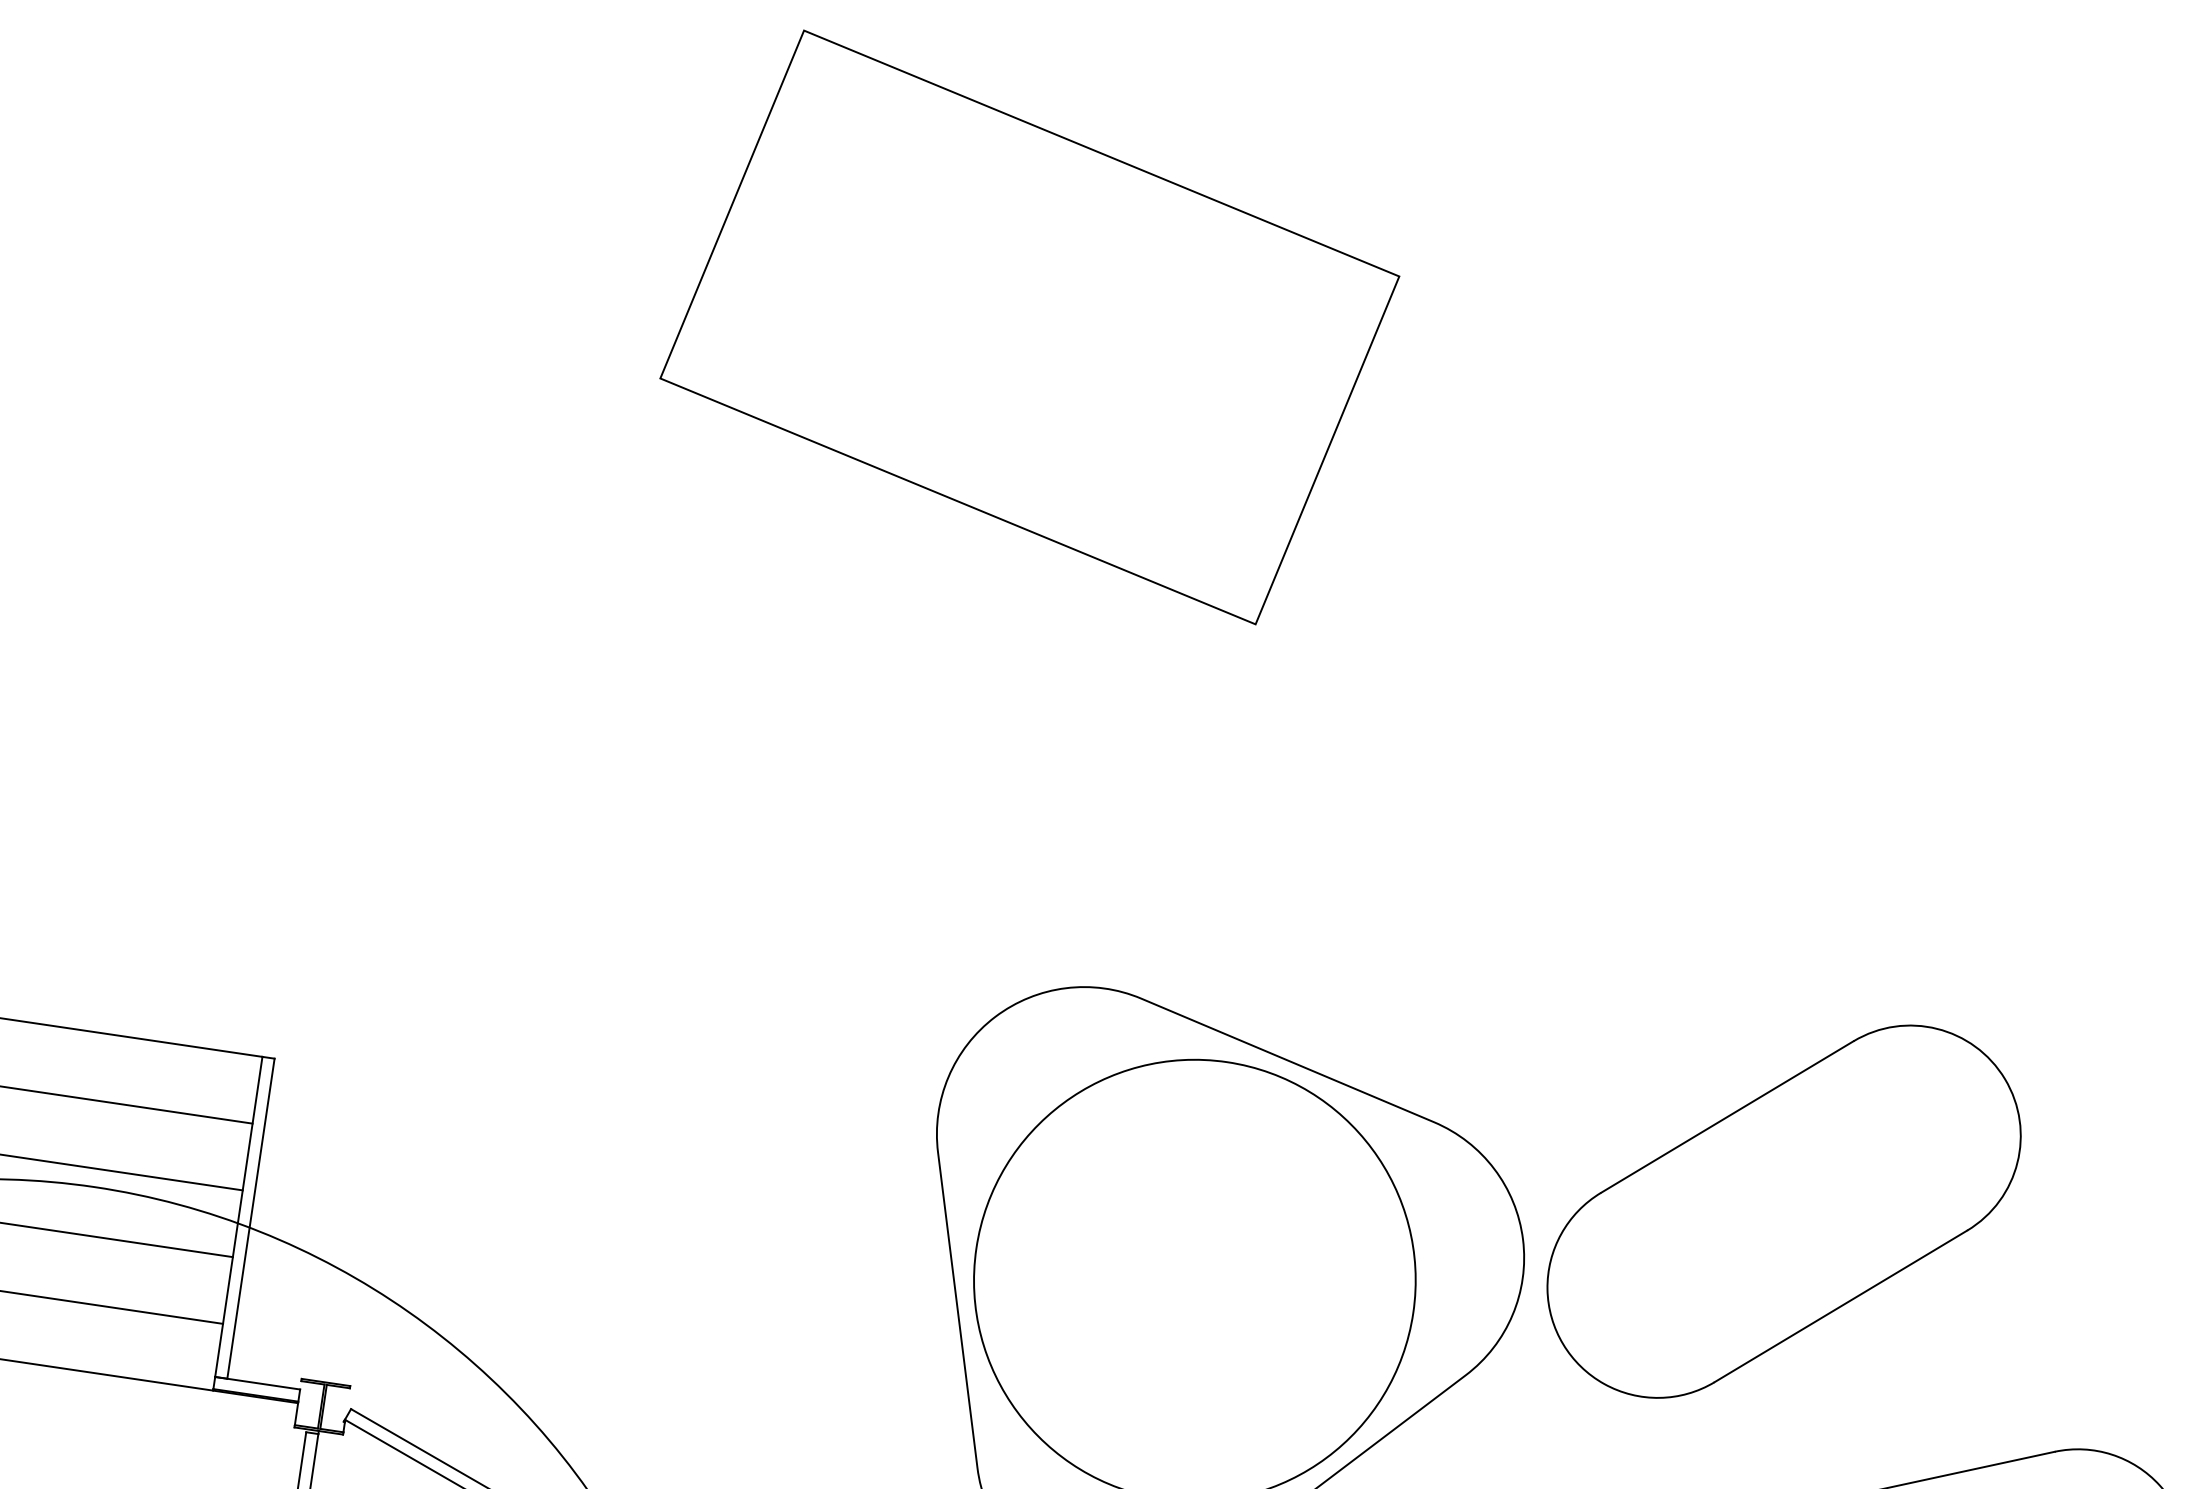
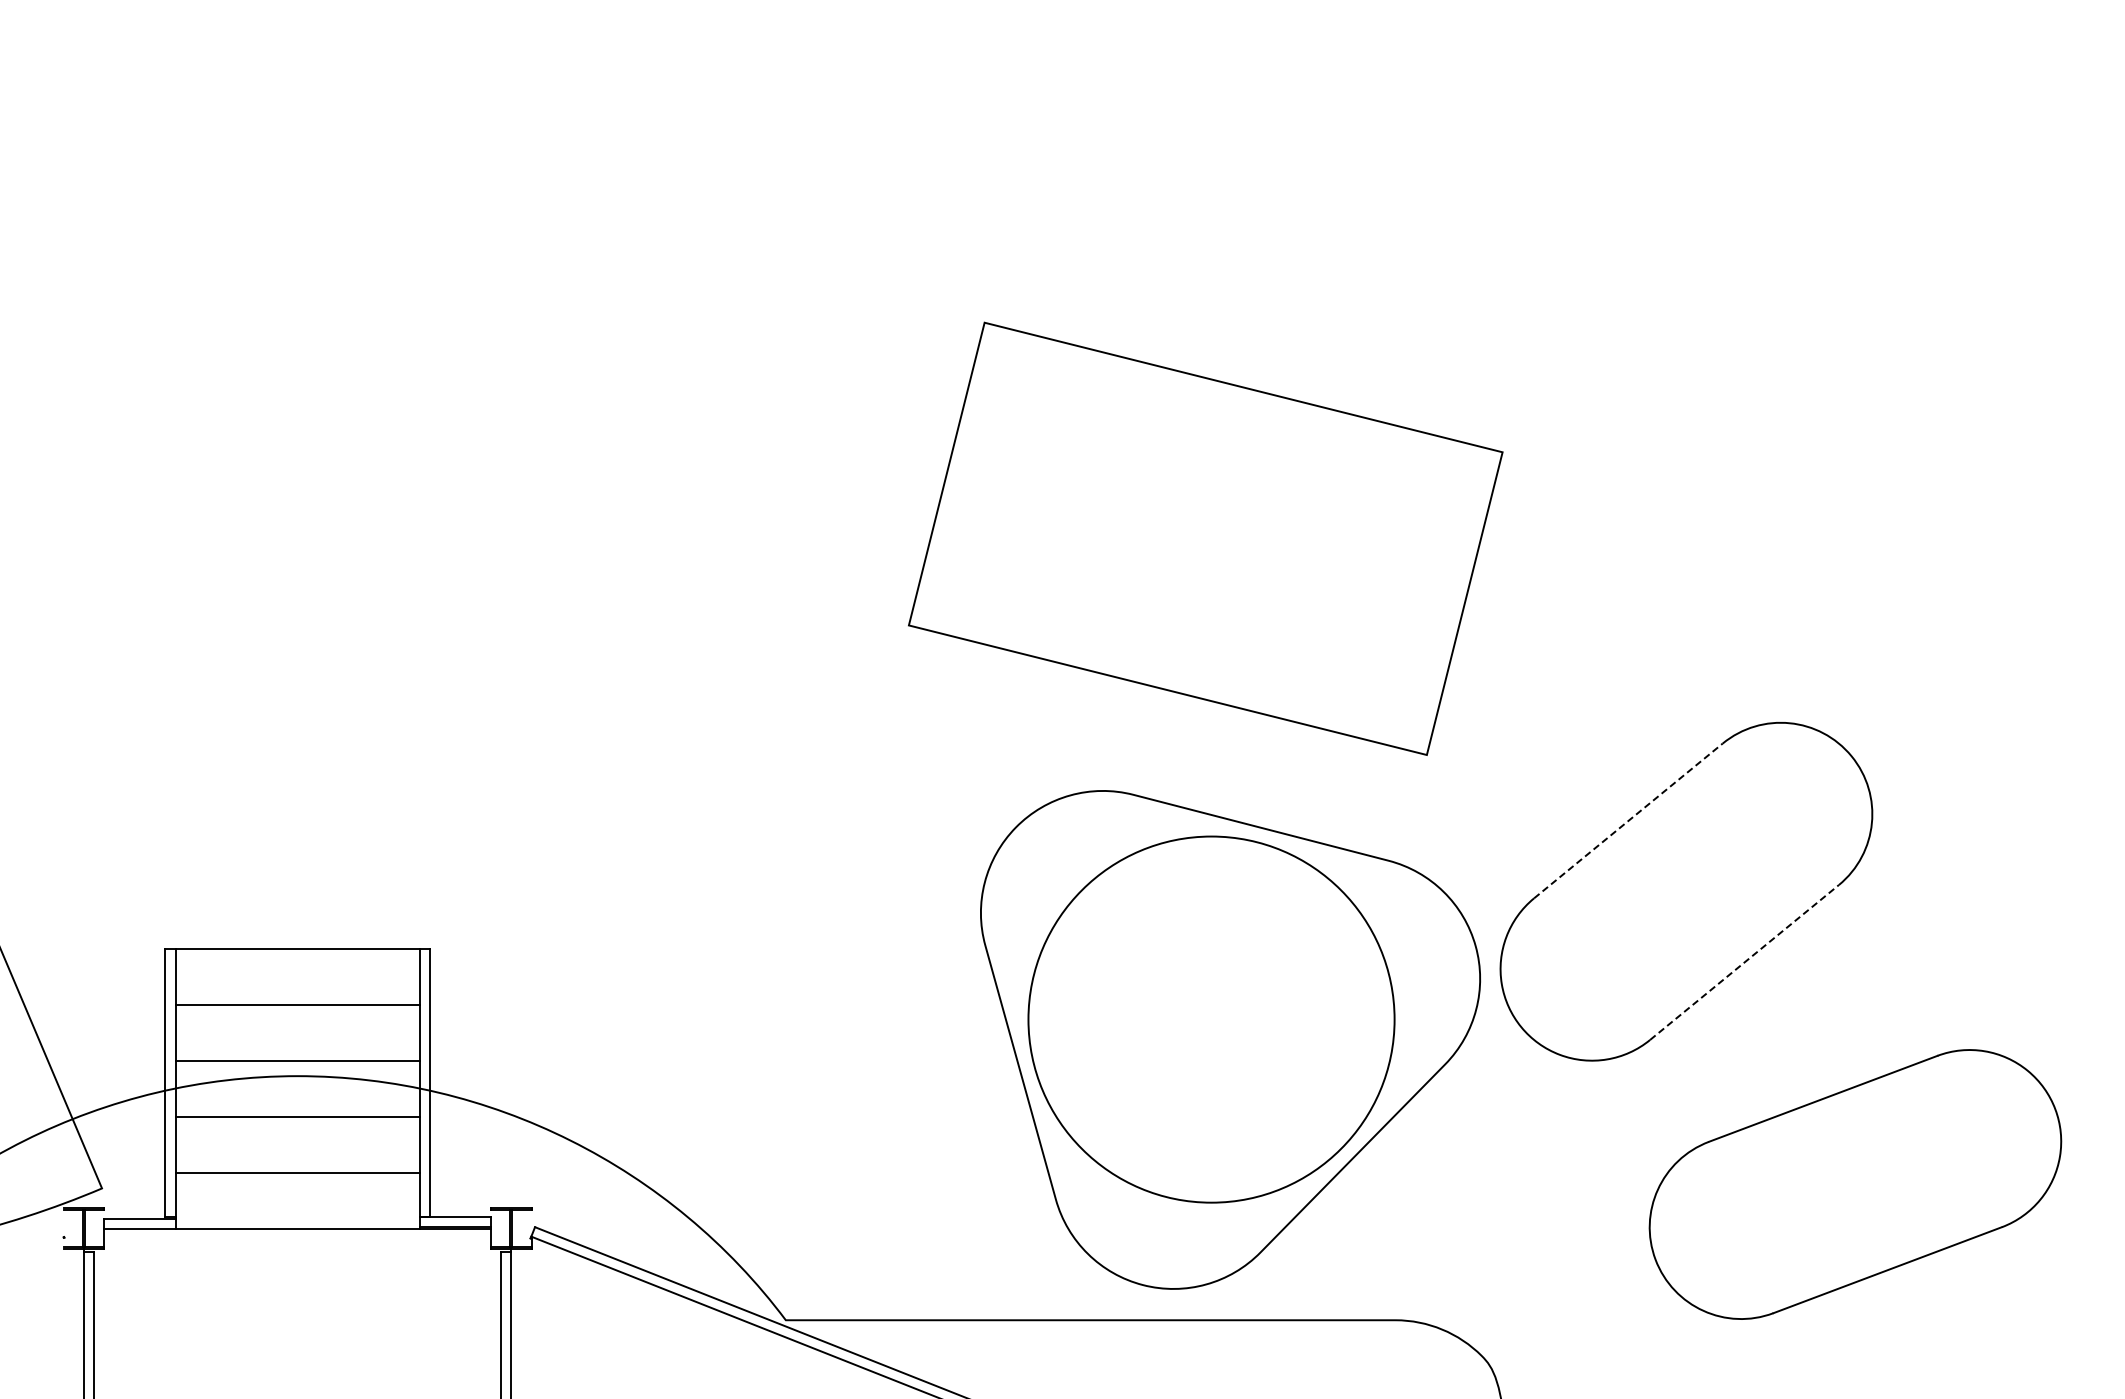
part: (1029, 326) -> (1205, 538), moved
line: (1727, 1116) -> (1628, 820), solid -> dashed
line: (1840, 1306) -> (1744, 962), solid -> dashed

